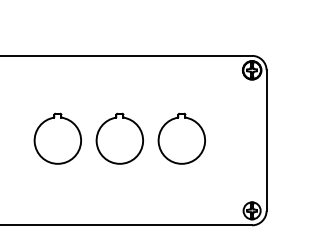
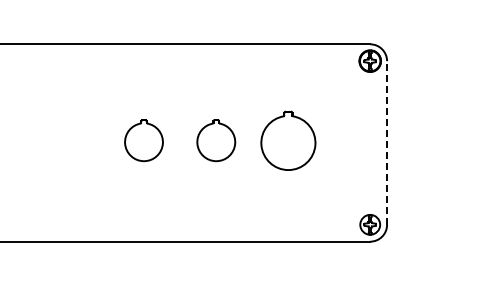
part: (57, 138) -> (143, 140), size x0.7
part: (120, 138) -> (216, 140), size x0.7
line: (266, 141) -> (387, 143), solid -> dashed

